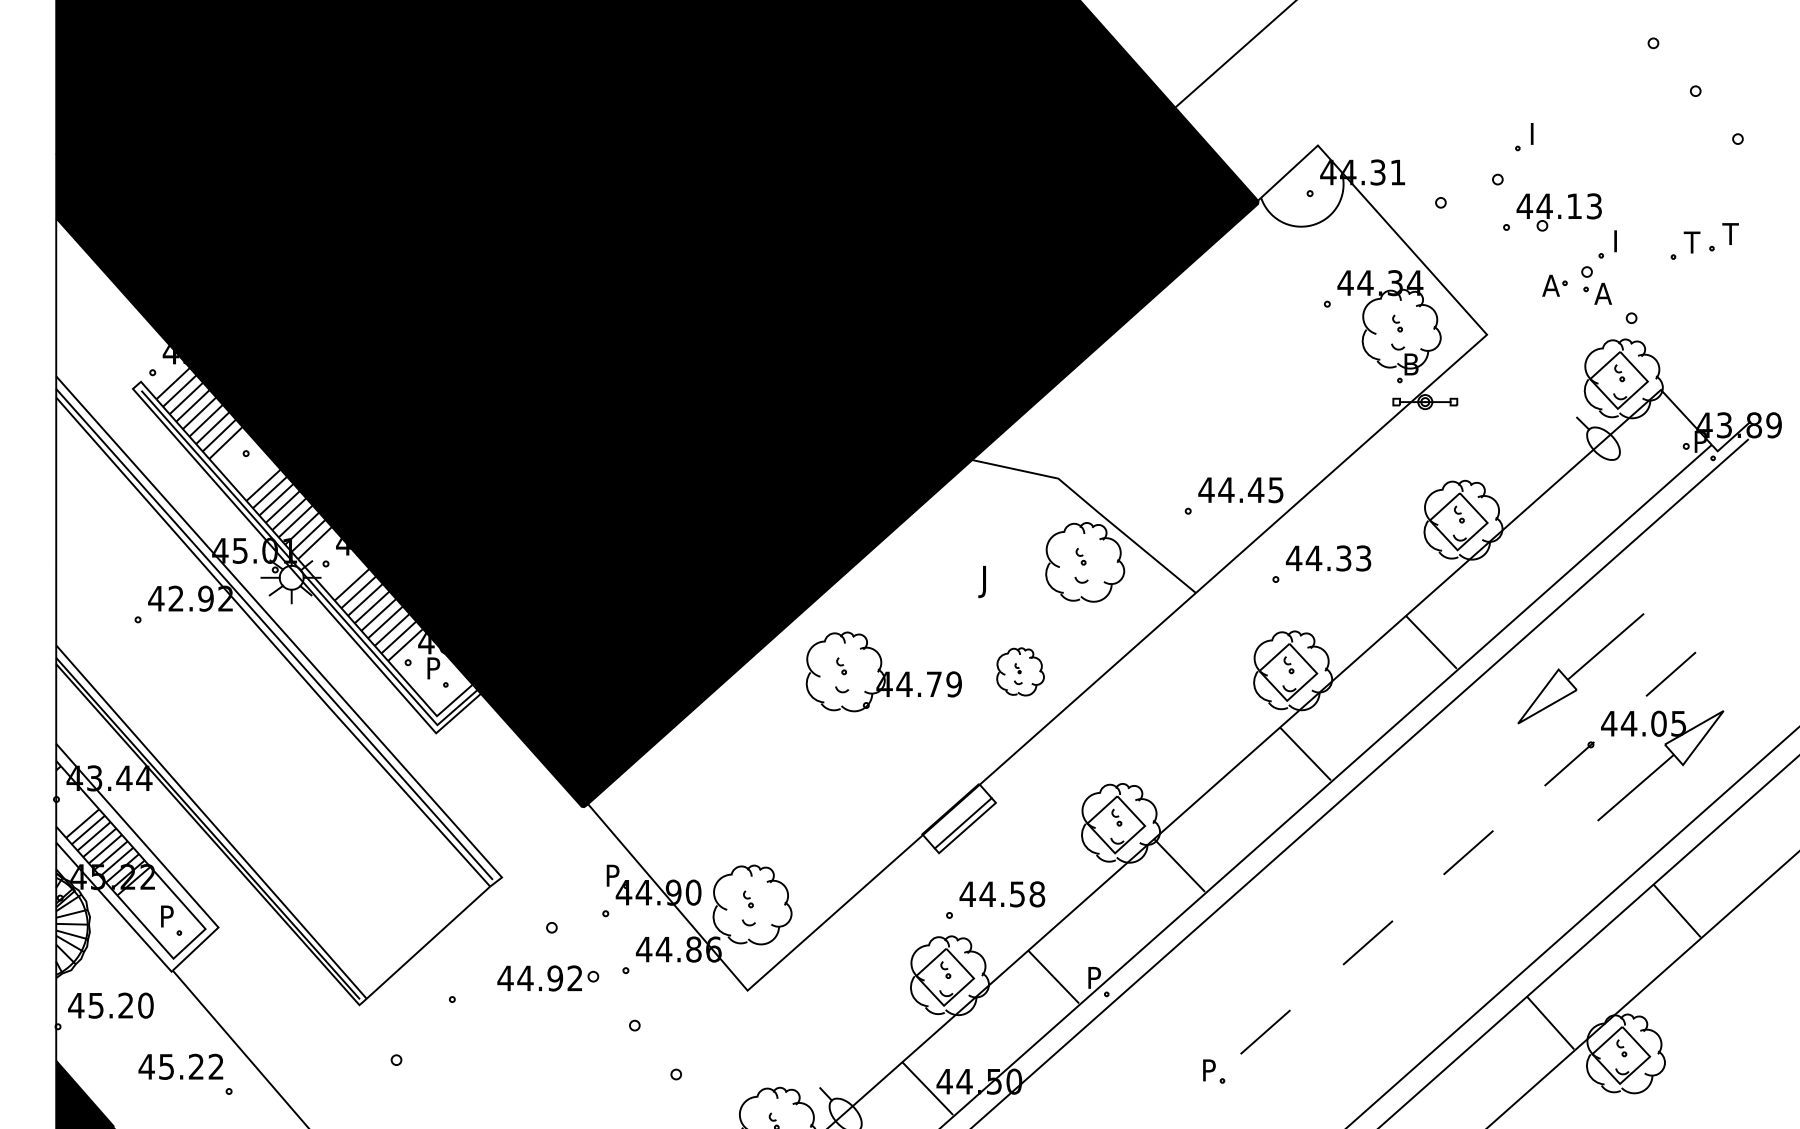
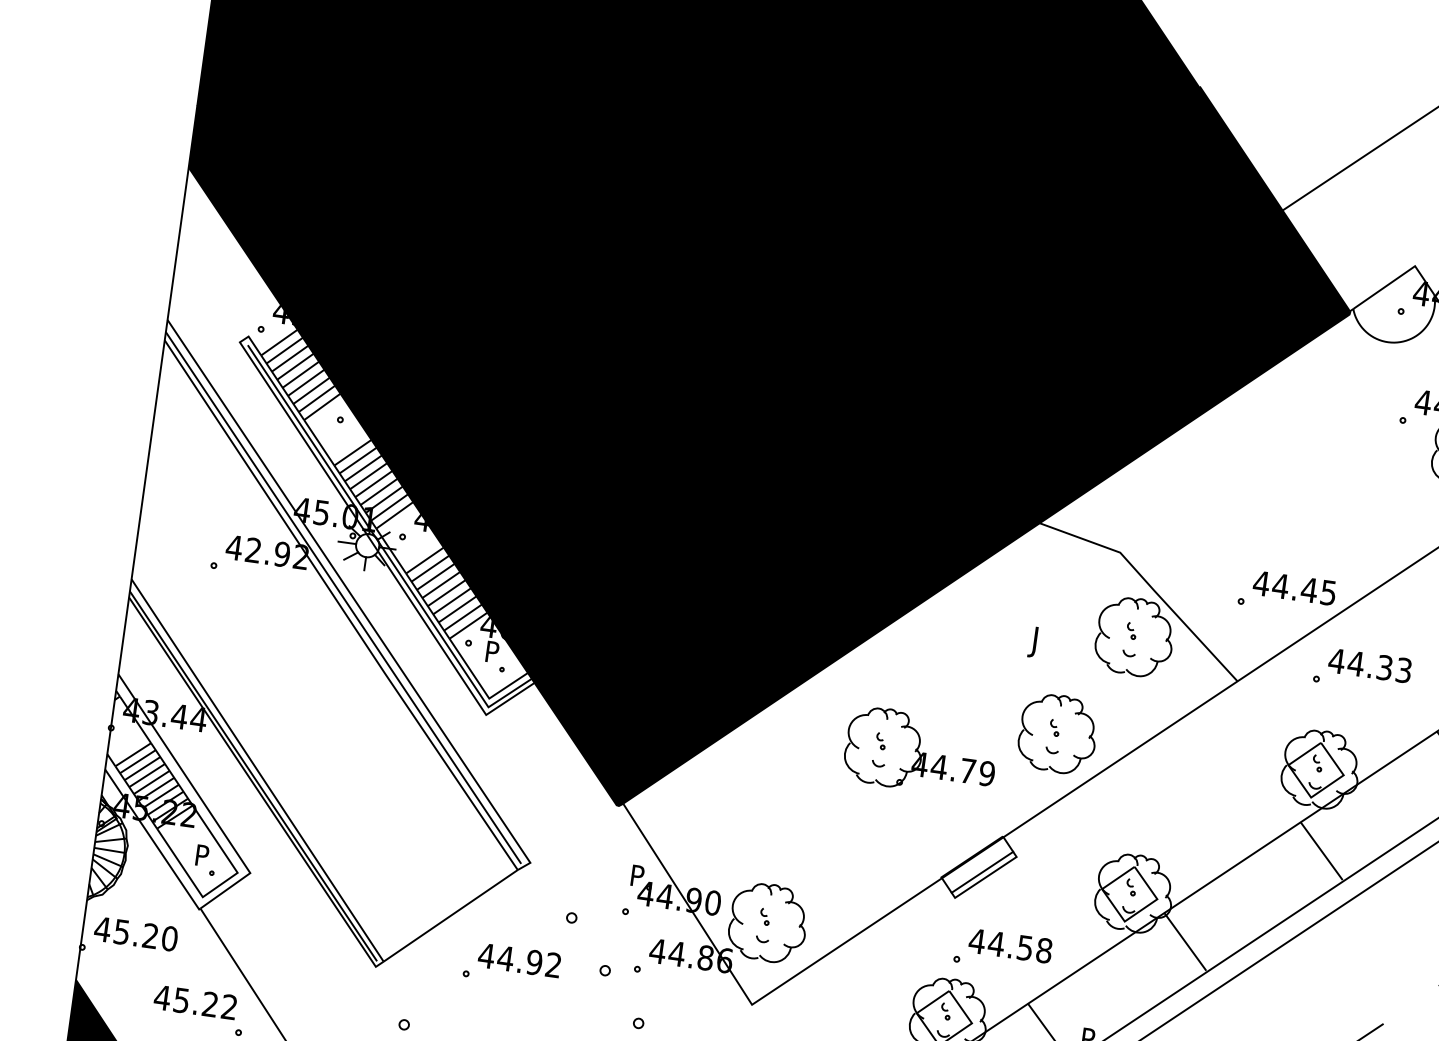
part: (883, 671) -> (920, 751), moved
part: (1020, 671) -> (1057, 733), size x1.67
text: (539, 978) -> (519, 960), moved

